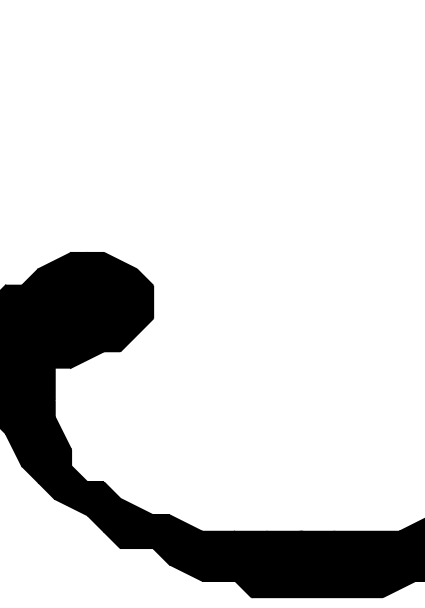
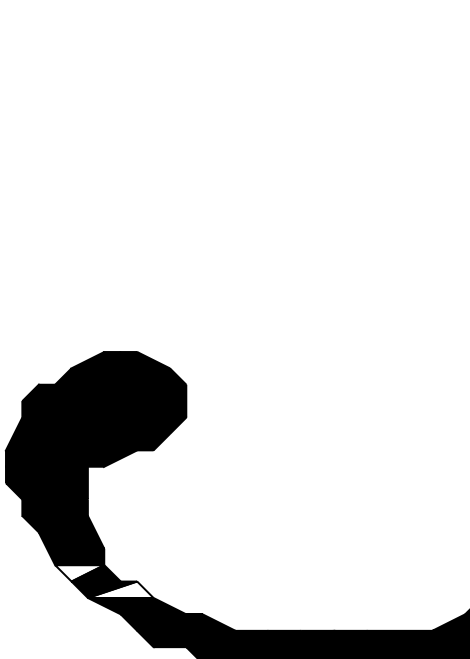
fill: (46, 474) -> (79, 573), removed
fill: (87, 490) -> (120, 589), removed

